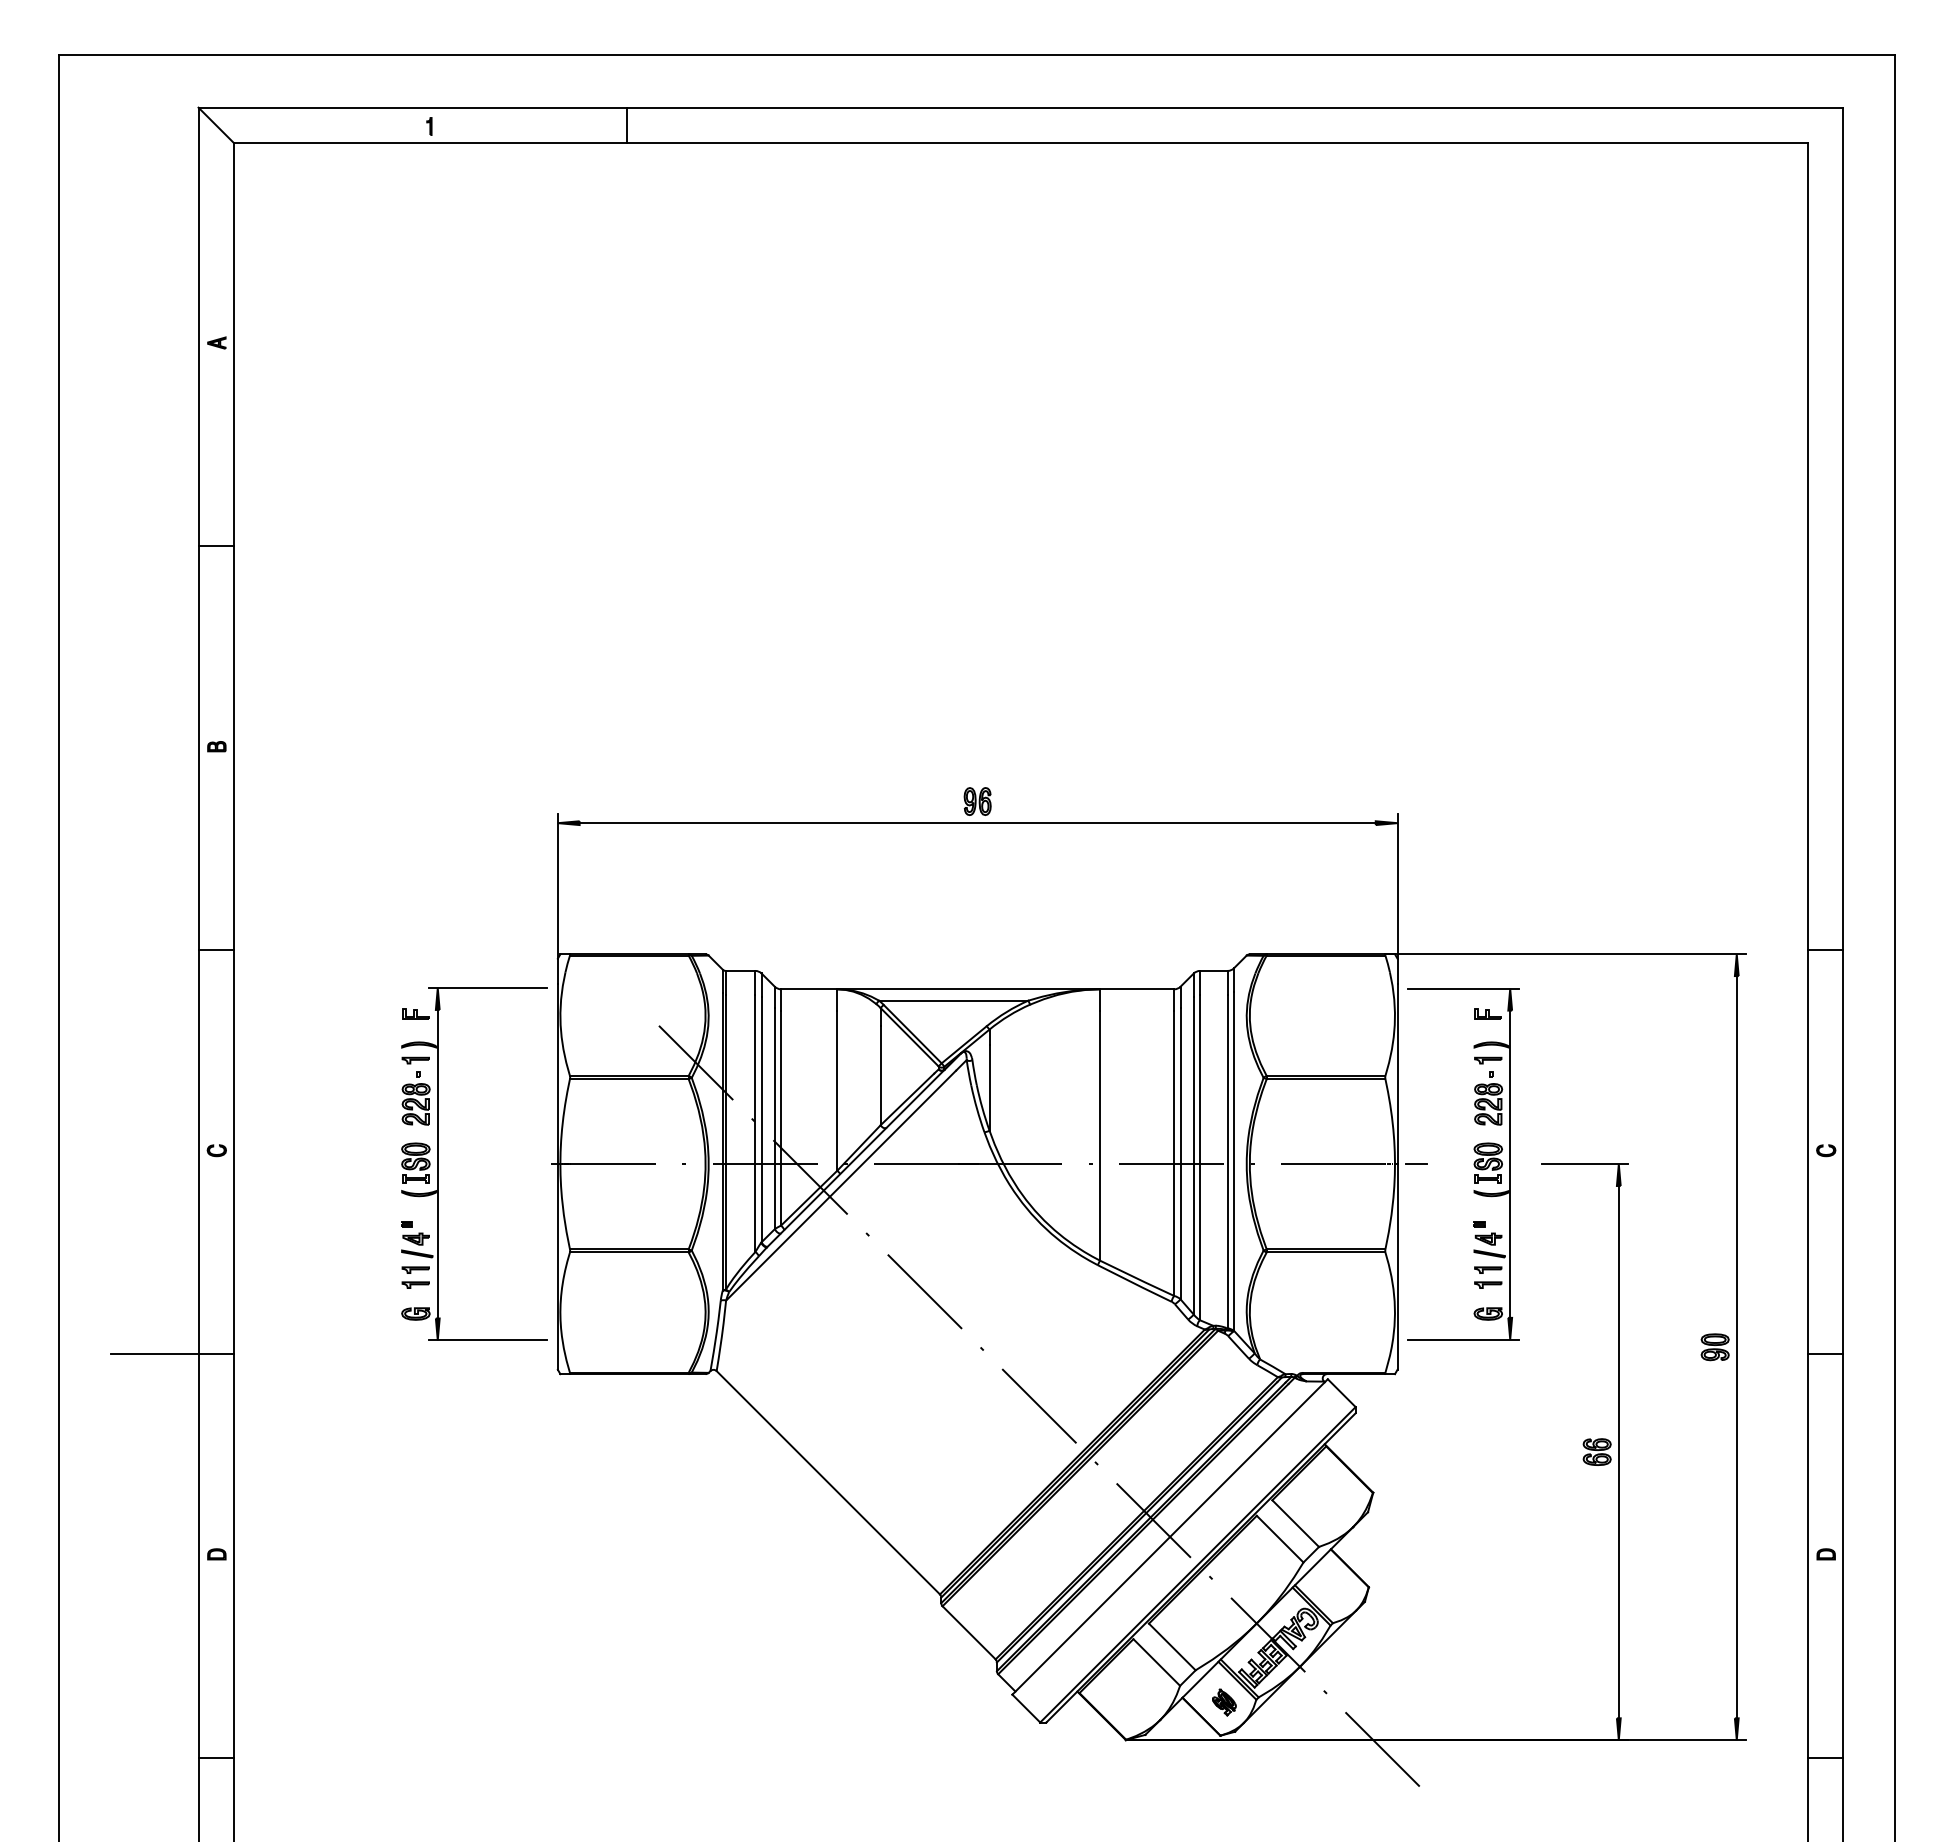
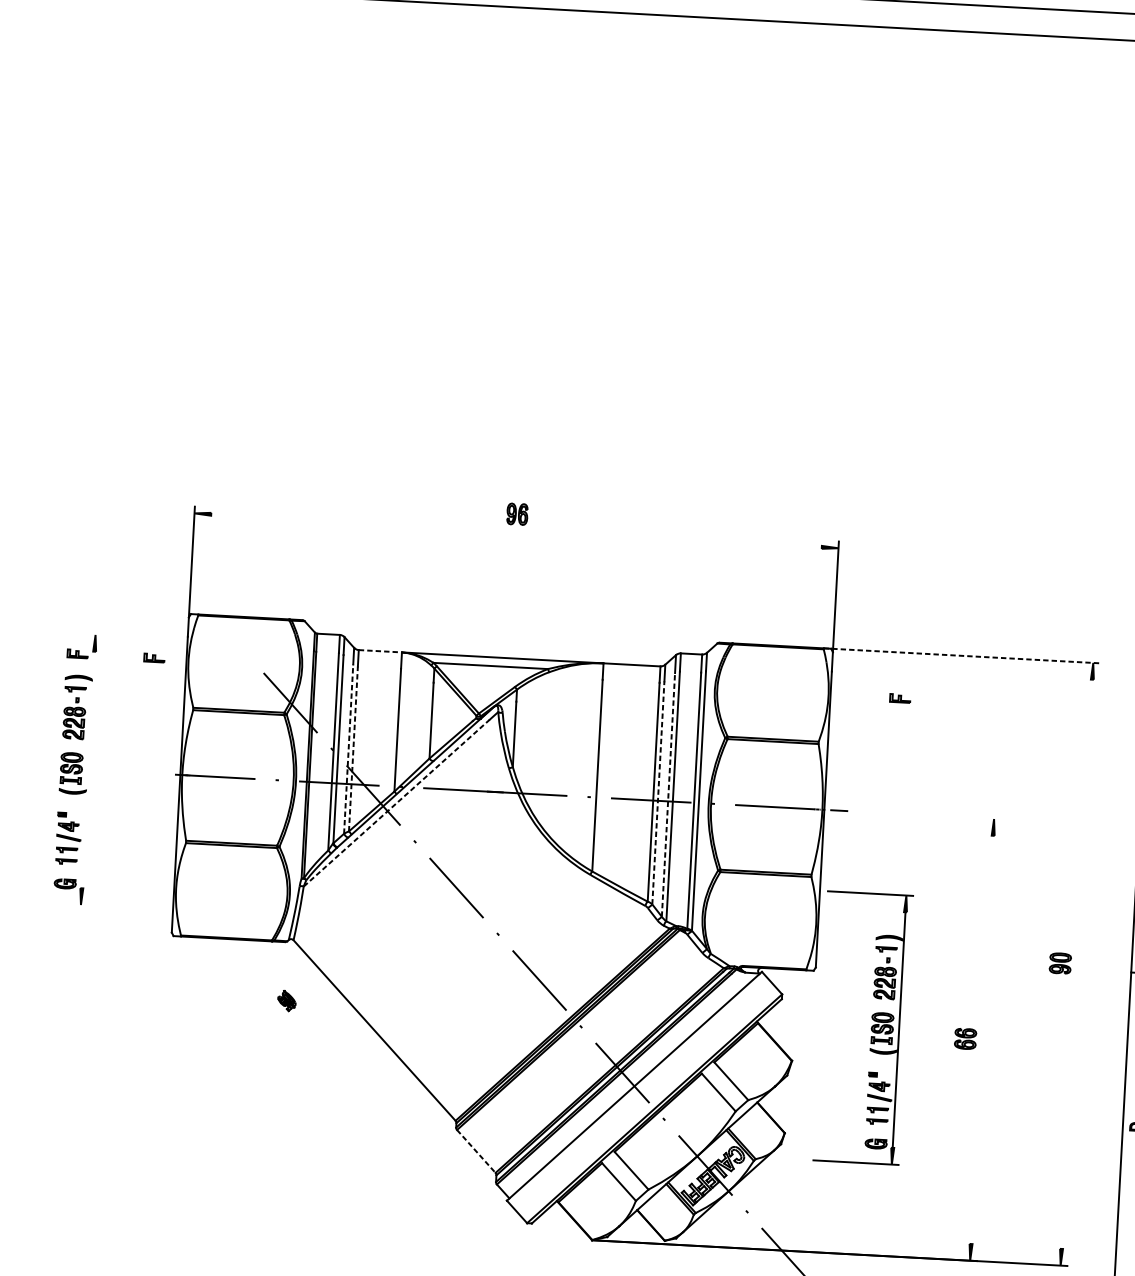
line: (977, 823) -> (516, 531), removed
line: (1565, 954) -> (961, 655), solid -> dashed
line: (487, 988) -> (133, 637), removed
line: (809, 989) -> (380, 651), solid -> dashed
part: (515, 1013) -> (154, 657), added
line: (781, 1117) -> (353, 748), solid -> dashed
line: (774, 1118) -> (348, 748), solid -> dashed
line: (1180, 1153) -> (658, 792), solid -> dashed
line: (1193, 1155) -> (668, 794), solid -> dashed
line: (437, 1163) -> (88, 769), removed
part: (1473, 1164) -> (870, 1028), moved
line: (1584, 1164) -> (967, 817), removed
line: (841, 1185) -> (397, 803), solid -> dashed
line: (487, 1340) -> (119, 907), removed
line: (1736, 1347) -> (1076, 964), removed
line: (1618, 1452) -> (981, 1040), removed
line: (969, 1632) -> (476, 1151), solid -> dashed
part: (1224, 1702) -> (287, 1000), moved

